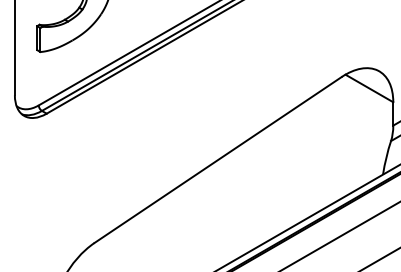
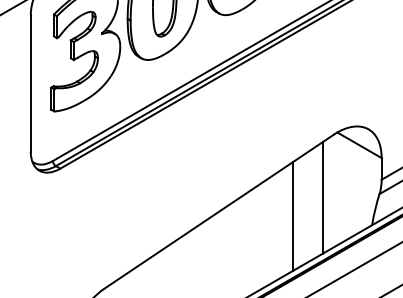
line: (329, 144) -> (322, 197), added
line: (298, 165) -> (293, 216), added

